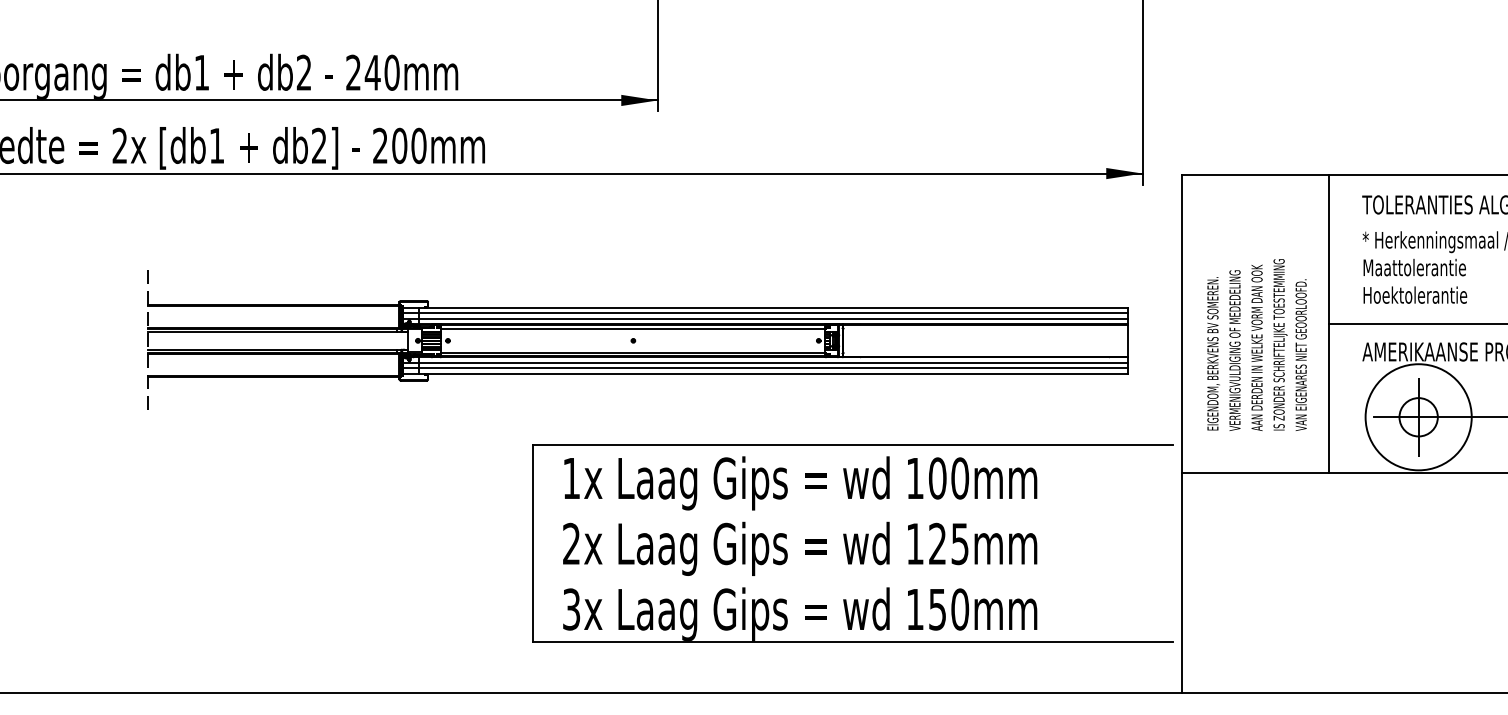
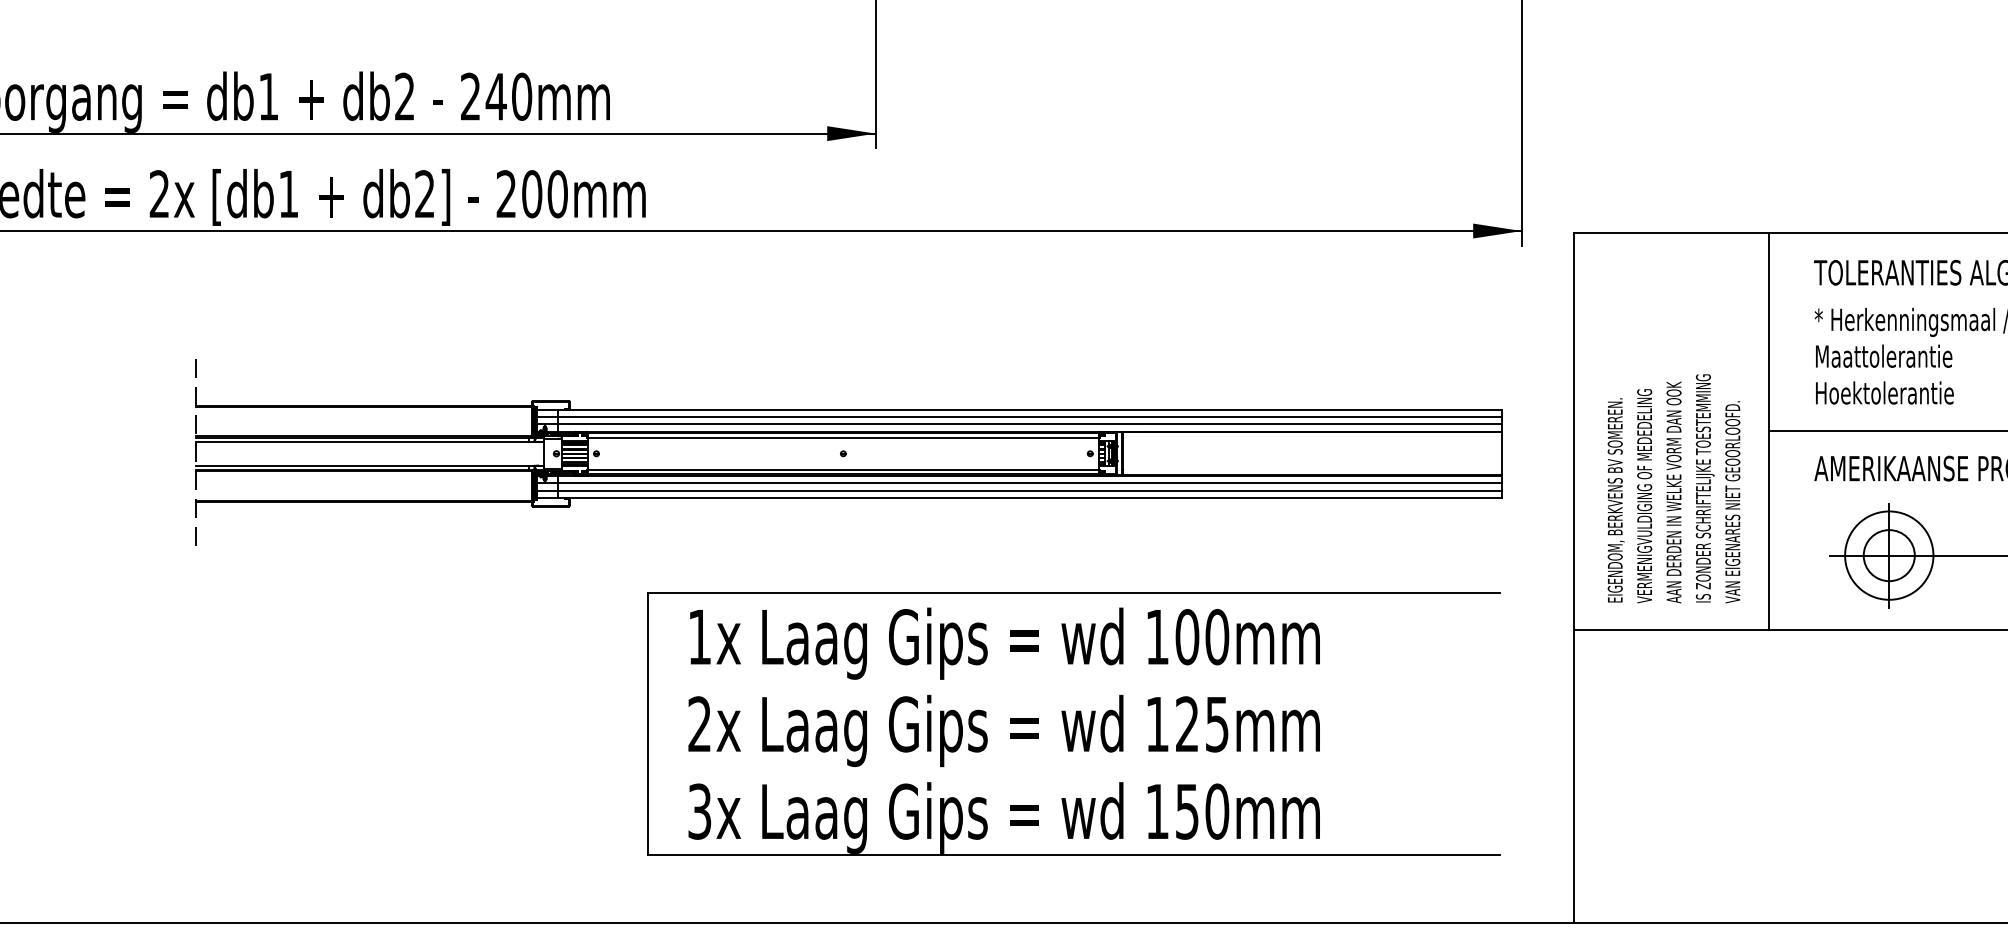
text: (1256, 344) -> (1673, 487), moved
circle: (1418, 417) -> (1889, 555), size x0.62
part: (852, 543) -> (1073, 723), moved

